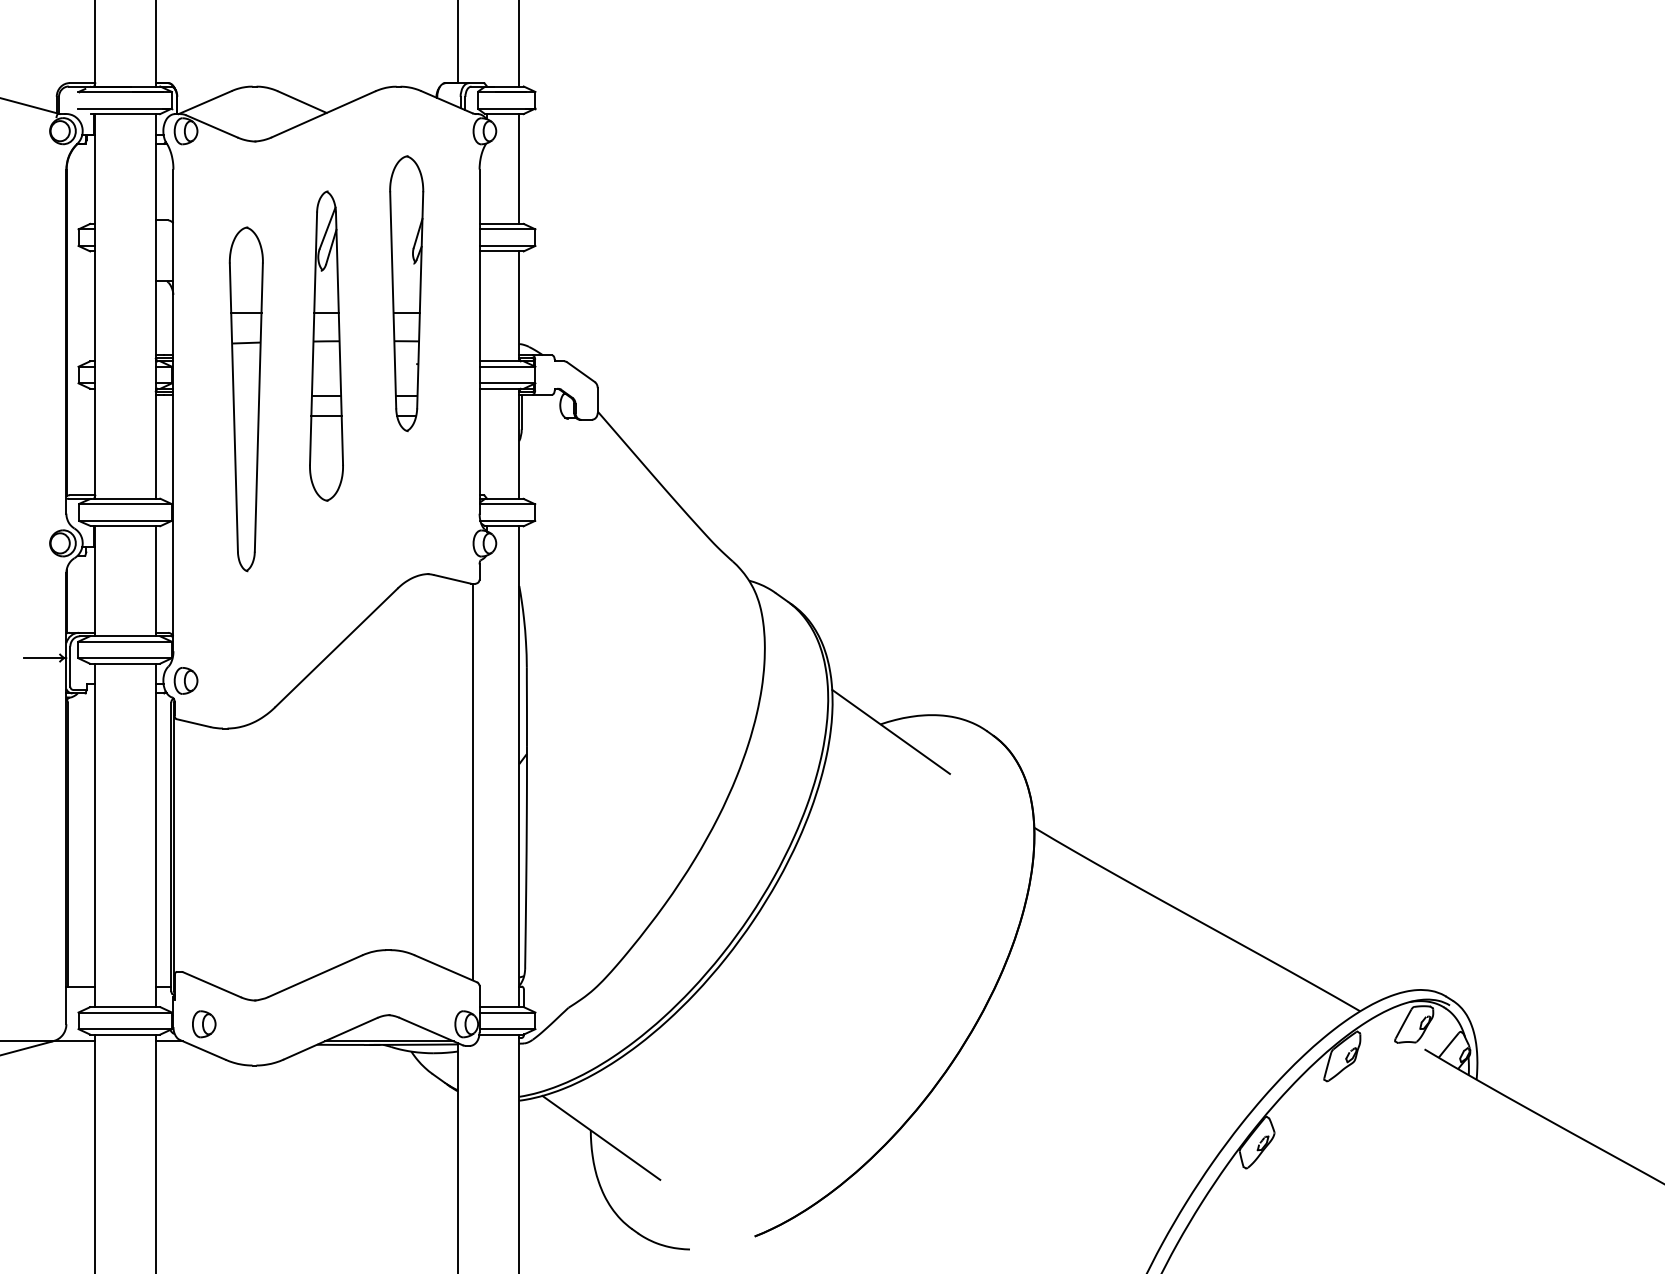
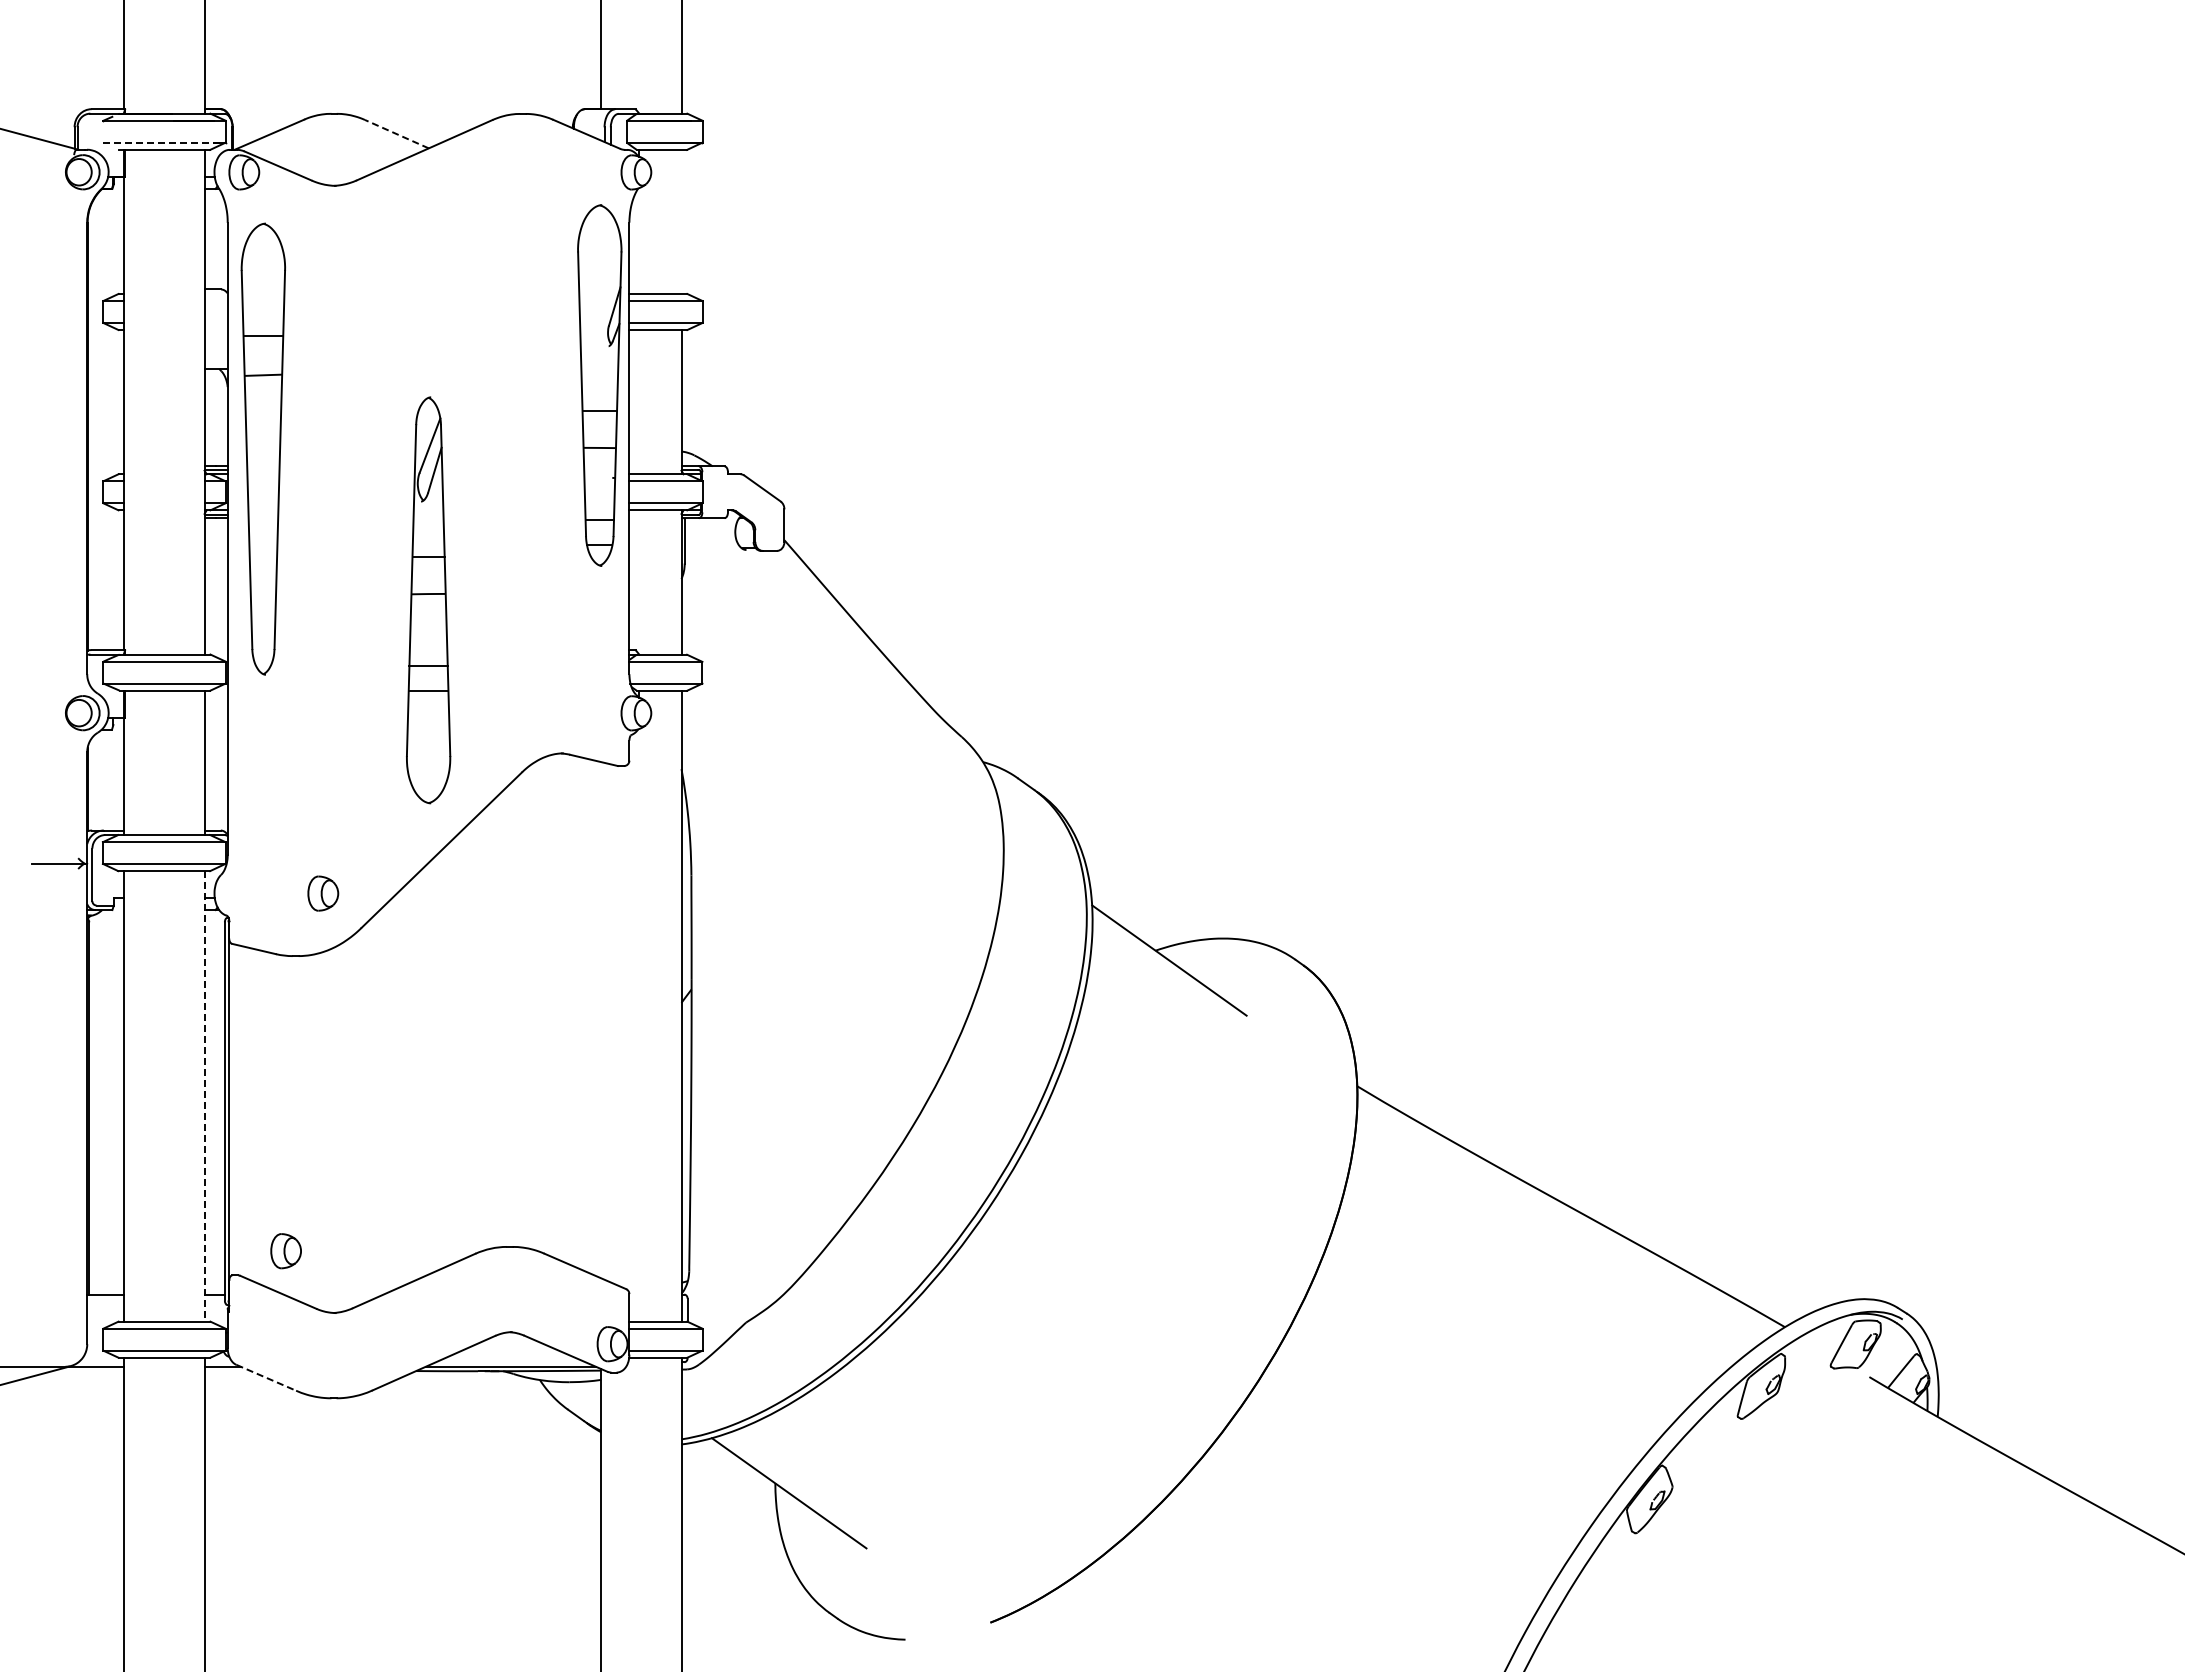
line: (302, 102) -> (396, 134), solid -> dashed
line: (125, 108) -> (164, 142), solid -> dashed
line: (519, 168) -> (681, 221), removed
part: (406, 293) -> (599, 385), moved
part: (326, 346) -> (428, 600), moved
part: (245, 398) -> (262, 448), moved
part: (186, 680) -> (323, 893), moved
line: (472, 782) -> (620, 1026), removed
line: (155, 835) -> (204, 1096), solid -> dashed
part: (203, 1024) -> (285, 1251), moved
line: (203, 1050) -> (266, 1378), solid -> dashed

